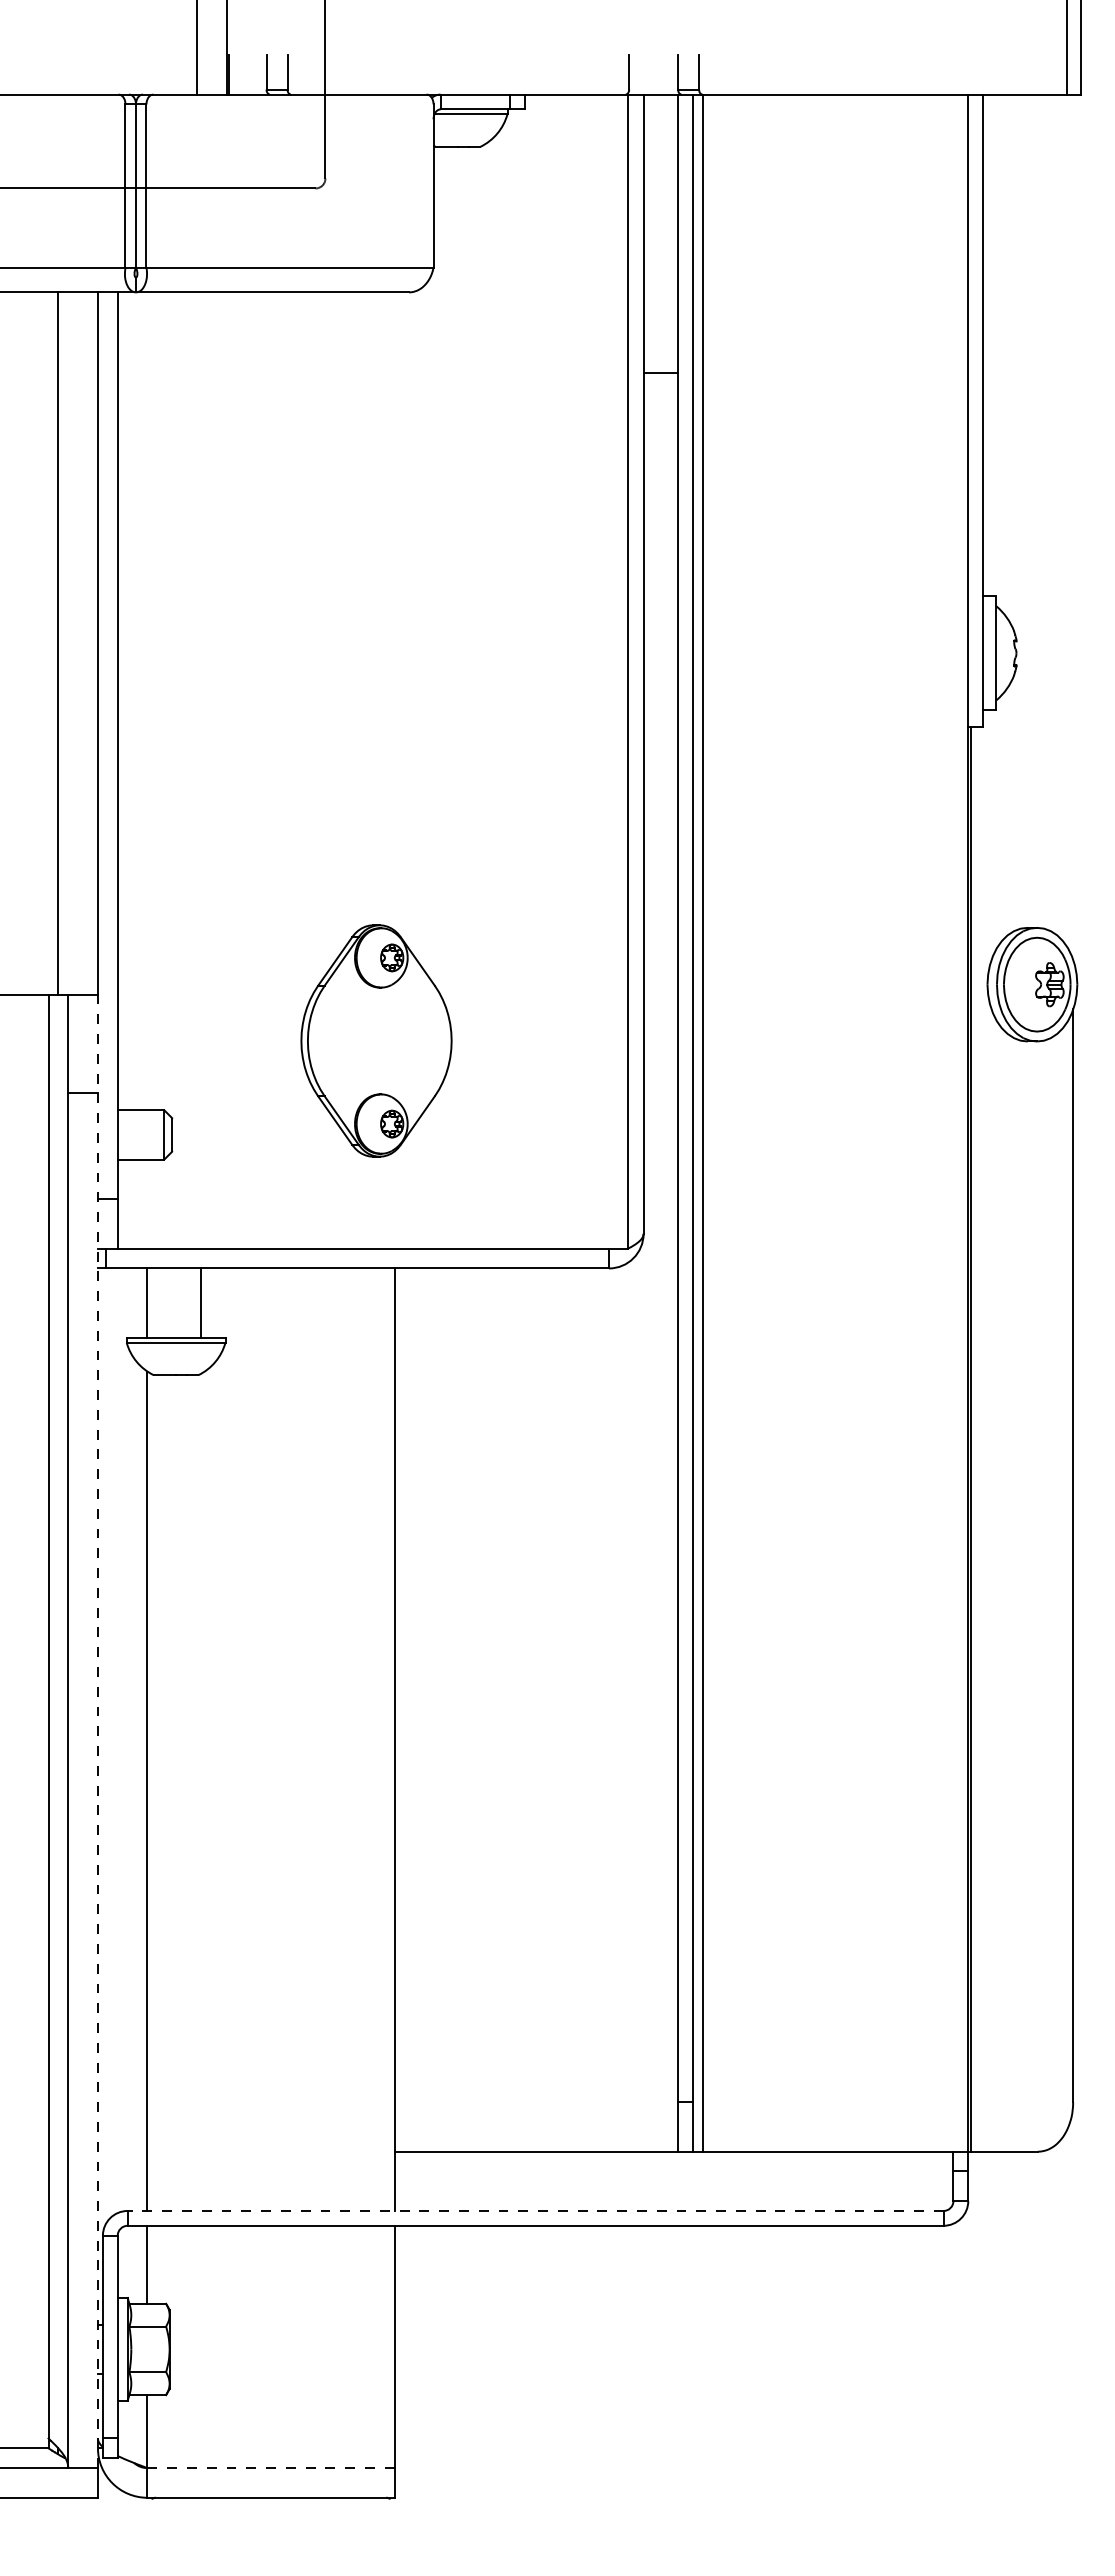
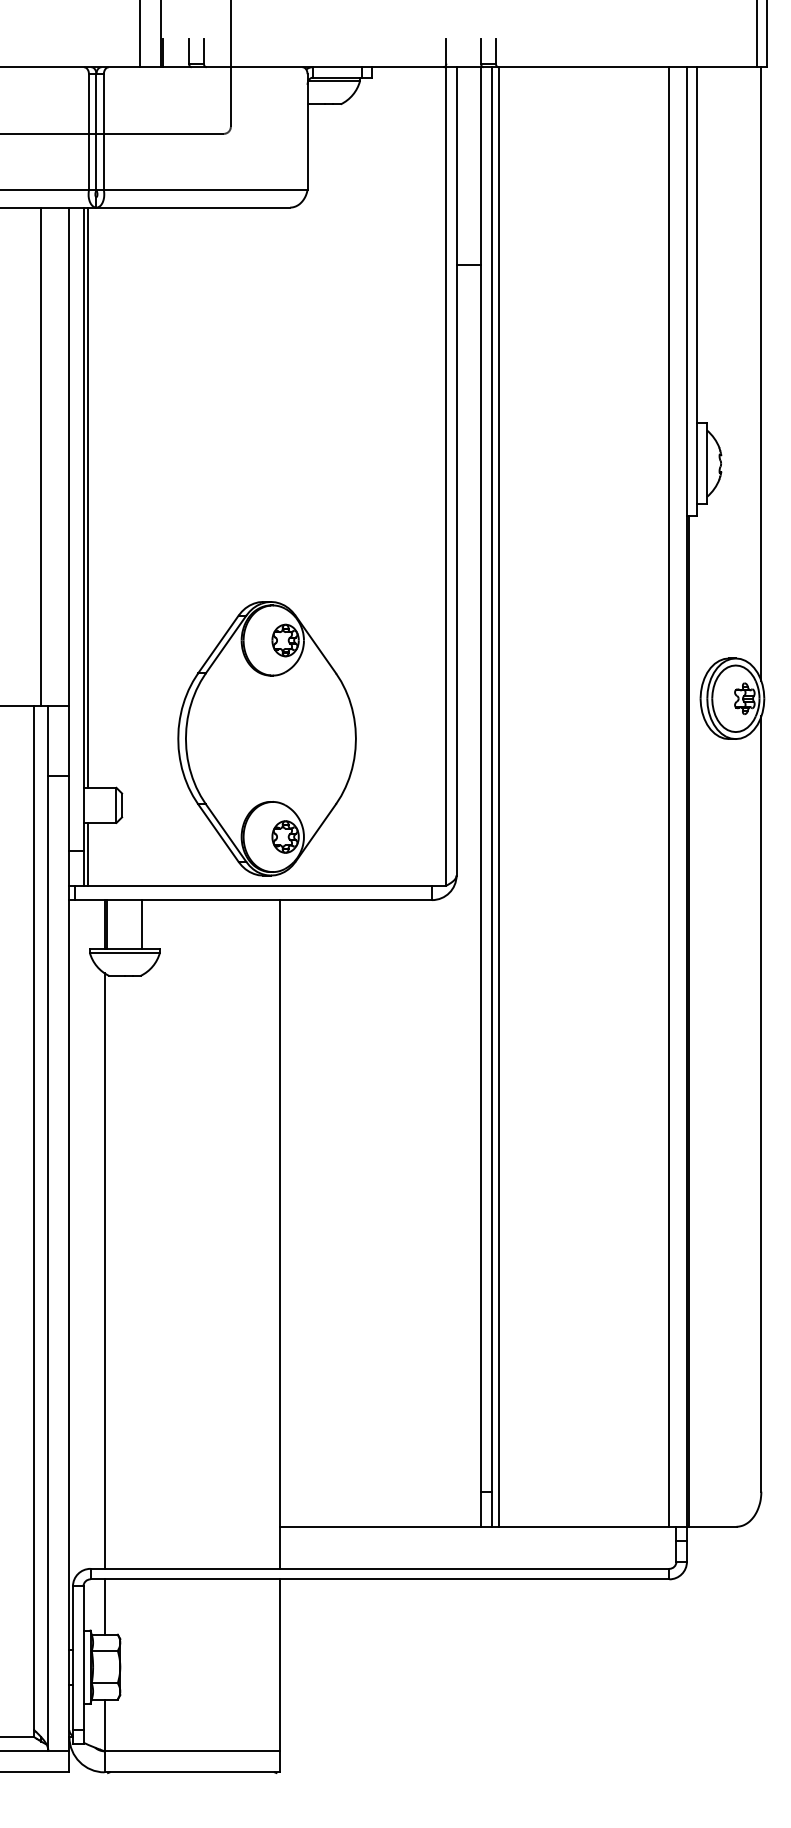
line: (1073, 526) -> (761, 373), added
line: (124, 701) -> (88, 497), added
part: (376, 1040) -> (267, 738), size x1.67
line: (943, 1122) -> (669, 796), added
line: (124, 1203) -> (88, 854), added
line: (151, 1302) -> (107, 924), added
line: (97, 1731) -> (69, 1228), dashed -> solid
line: (535, 2210) -> (379, 1568), dashed -> solid
line: (271, 2468) -> (192, 1751), dashed -> solid

